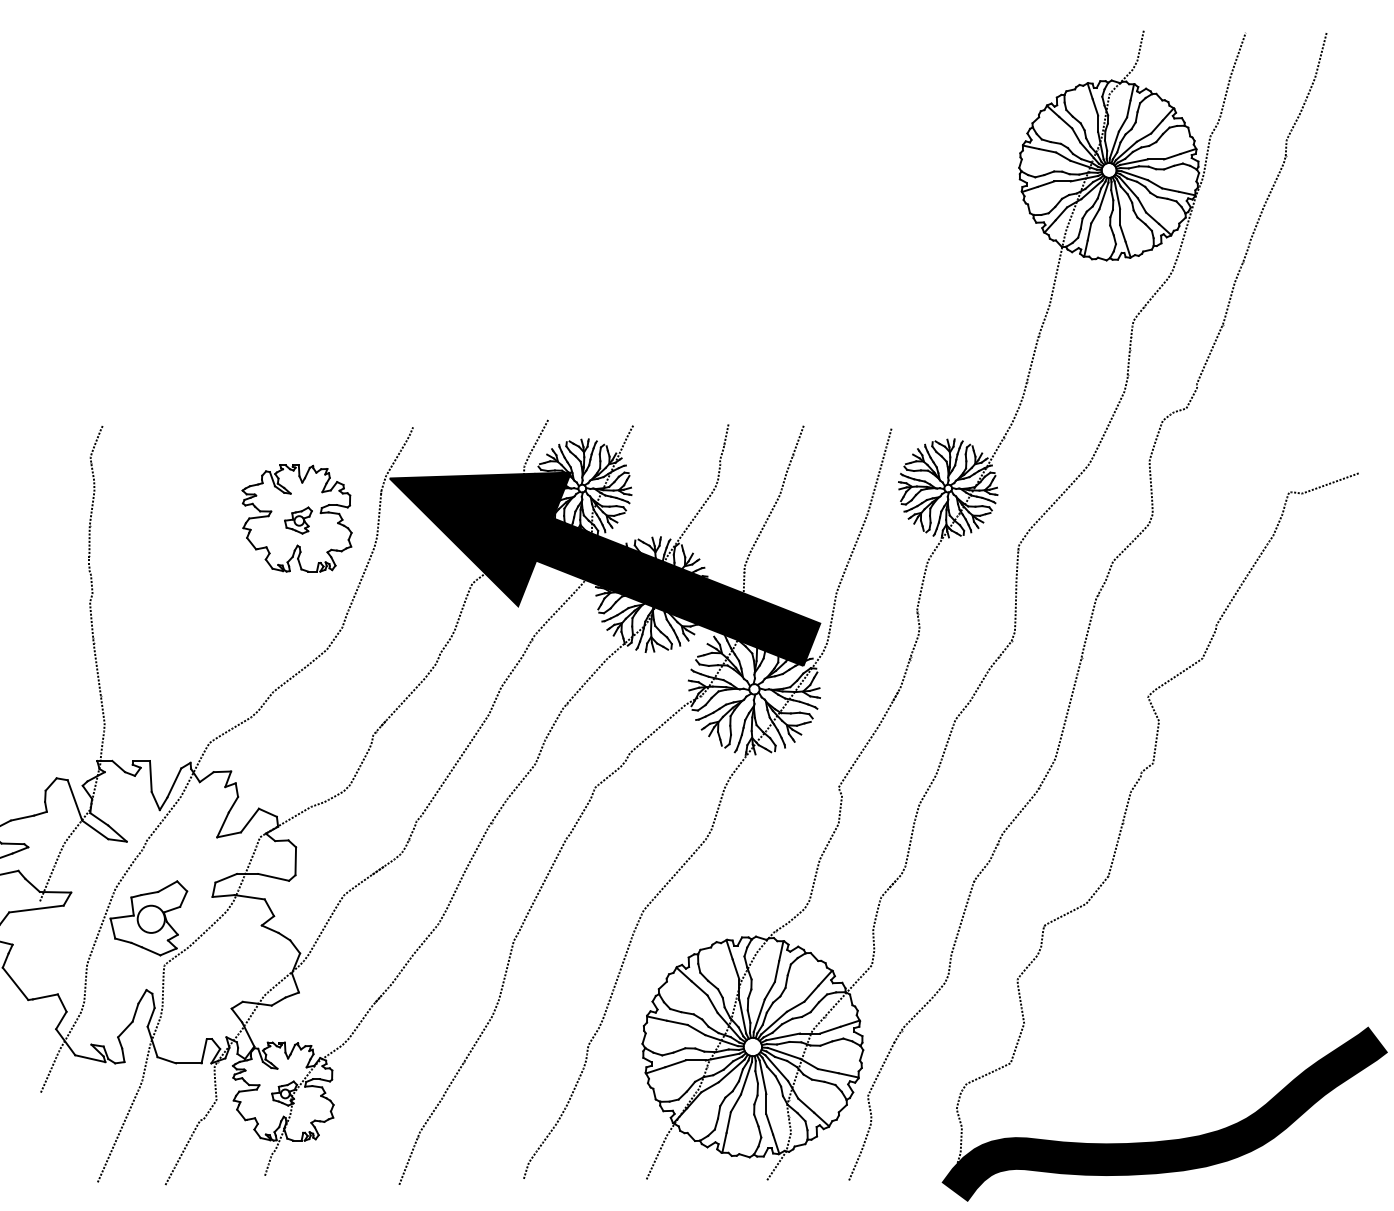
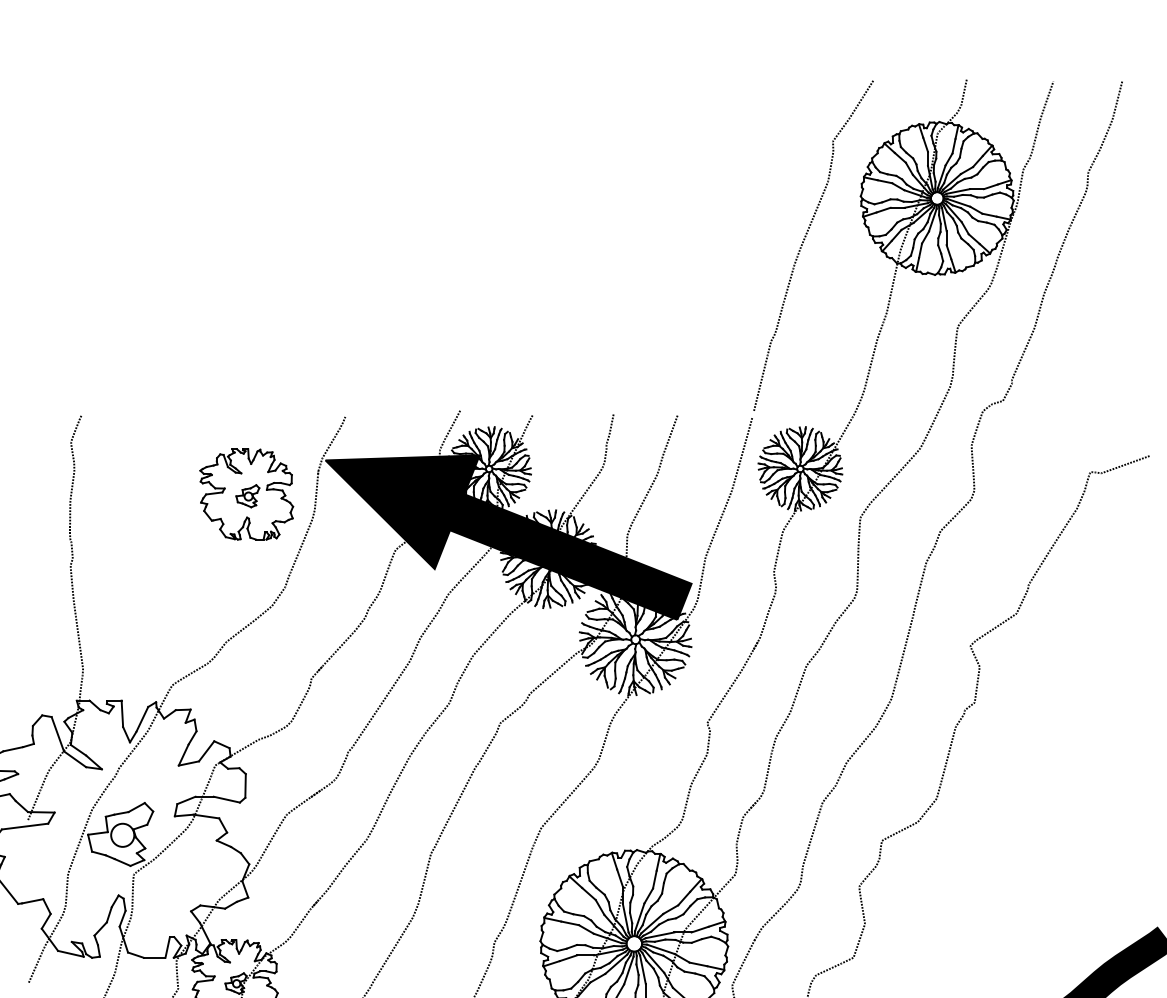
curve: (953, 219) -> (804, 240), added

